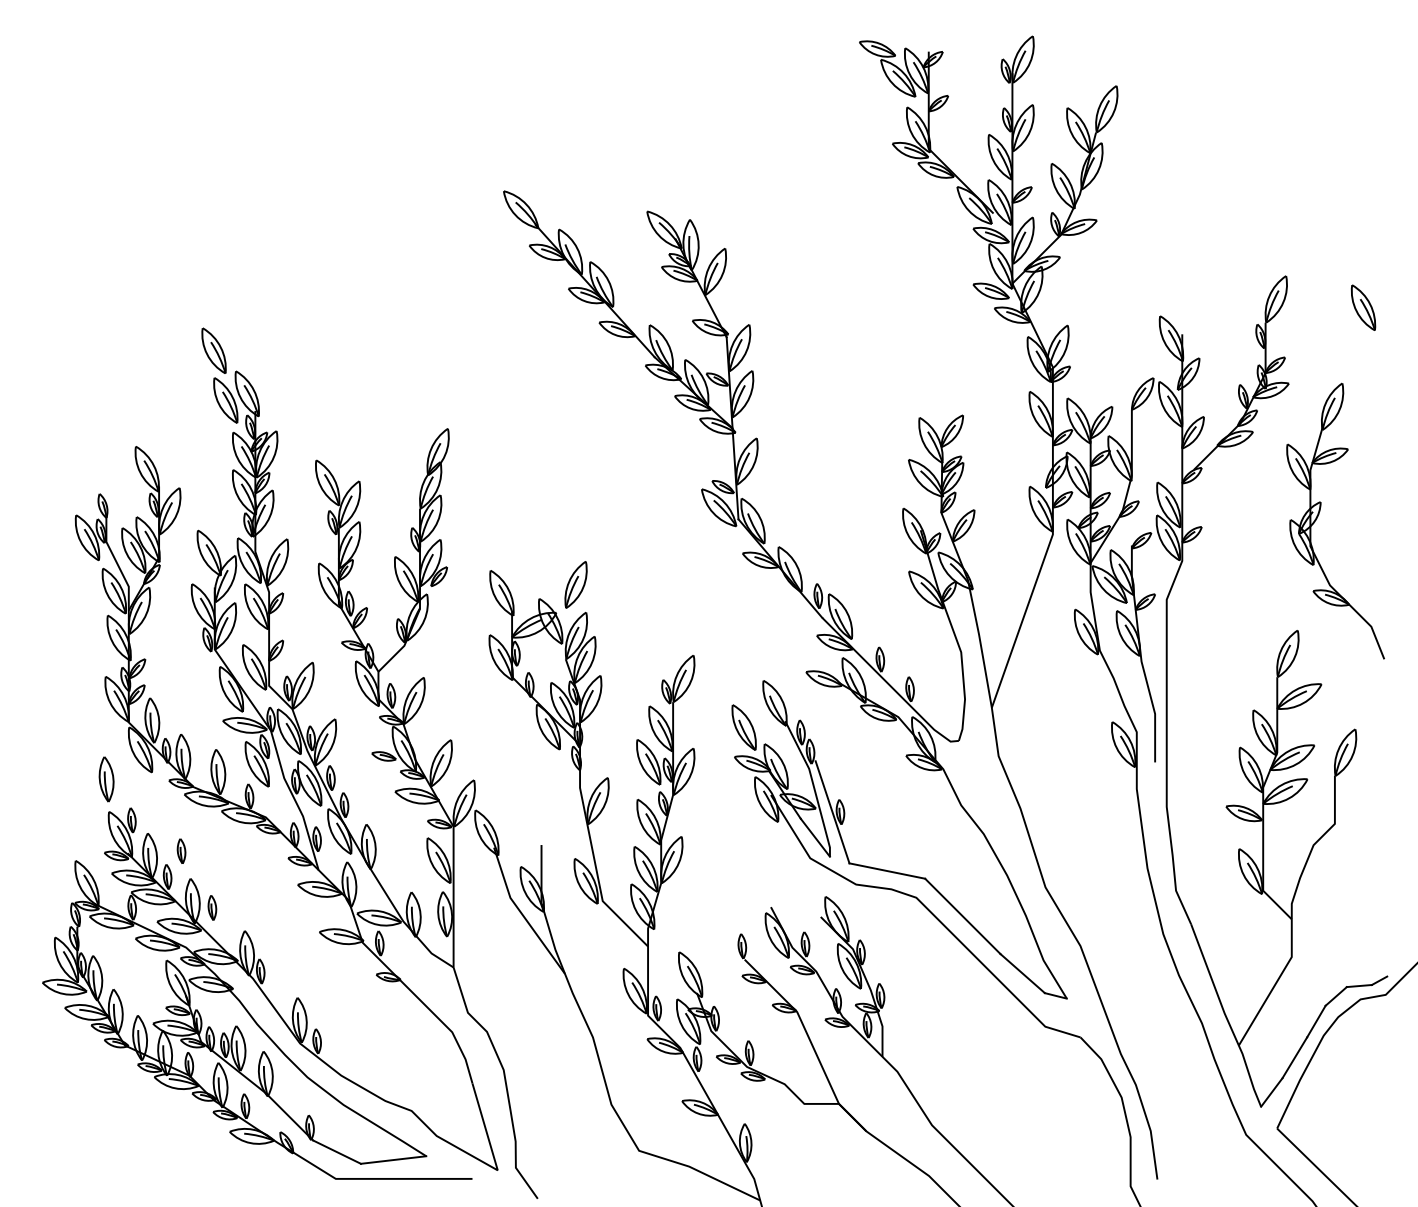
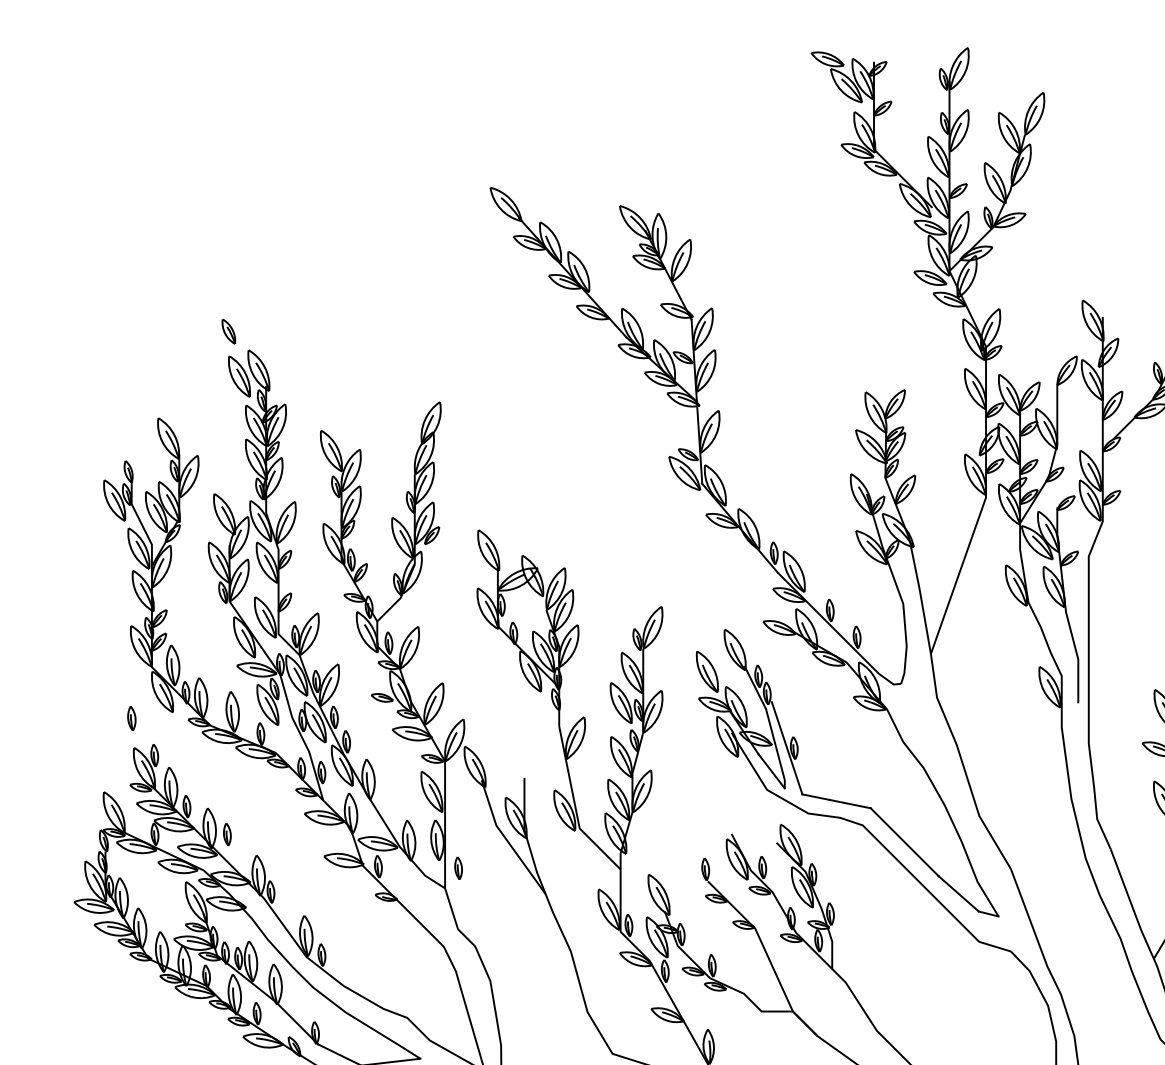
part: (213, 350) -> (228, 331), size x0.6
part: (575, 584) -> (555, 542), removed
part: (106, 779) -> (131, 718), size x0.6
part: (181, 850) -> (458, 867), moved

